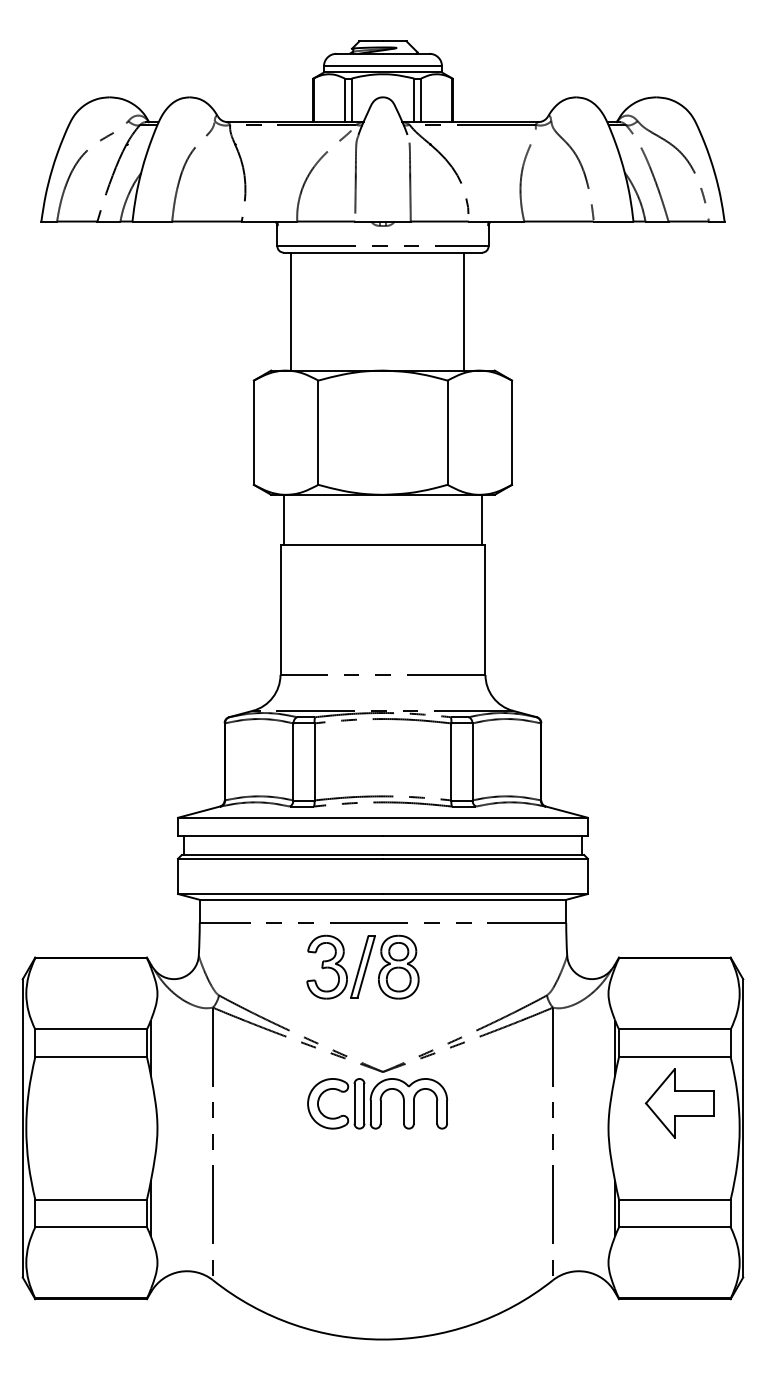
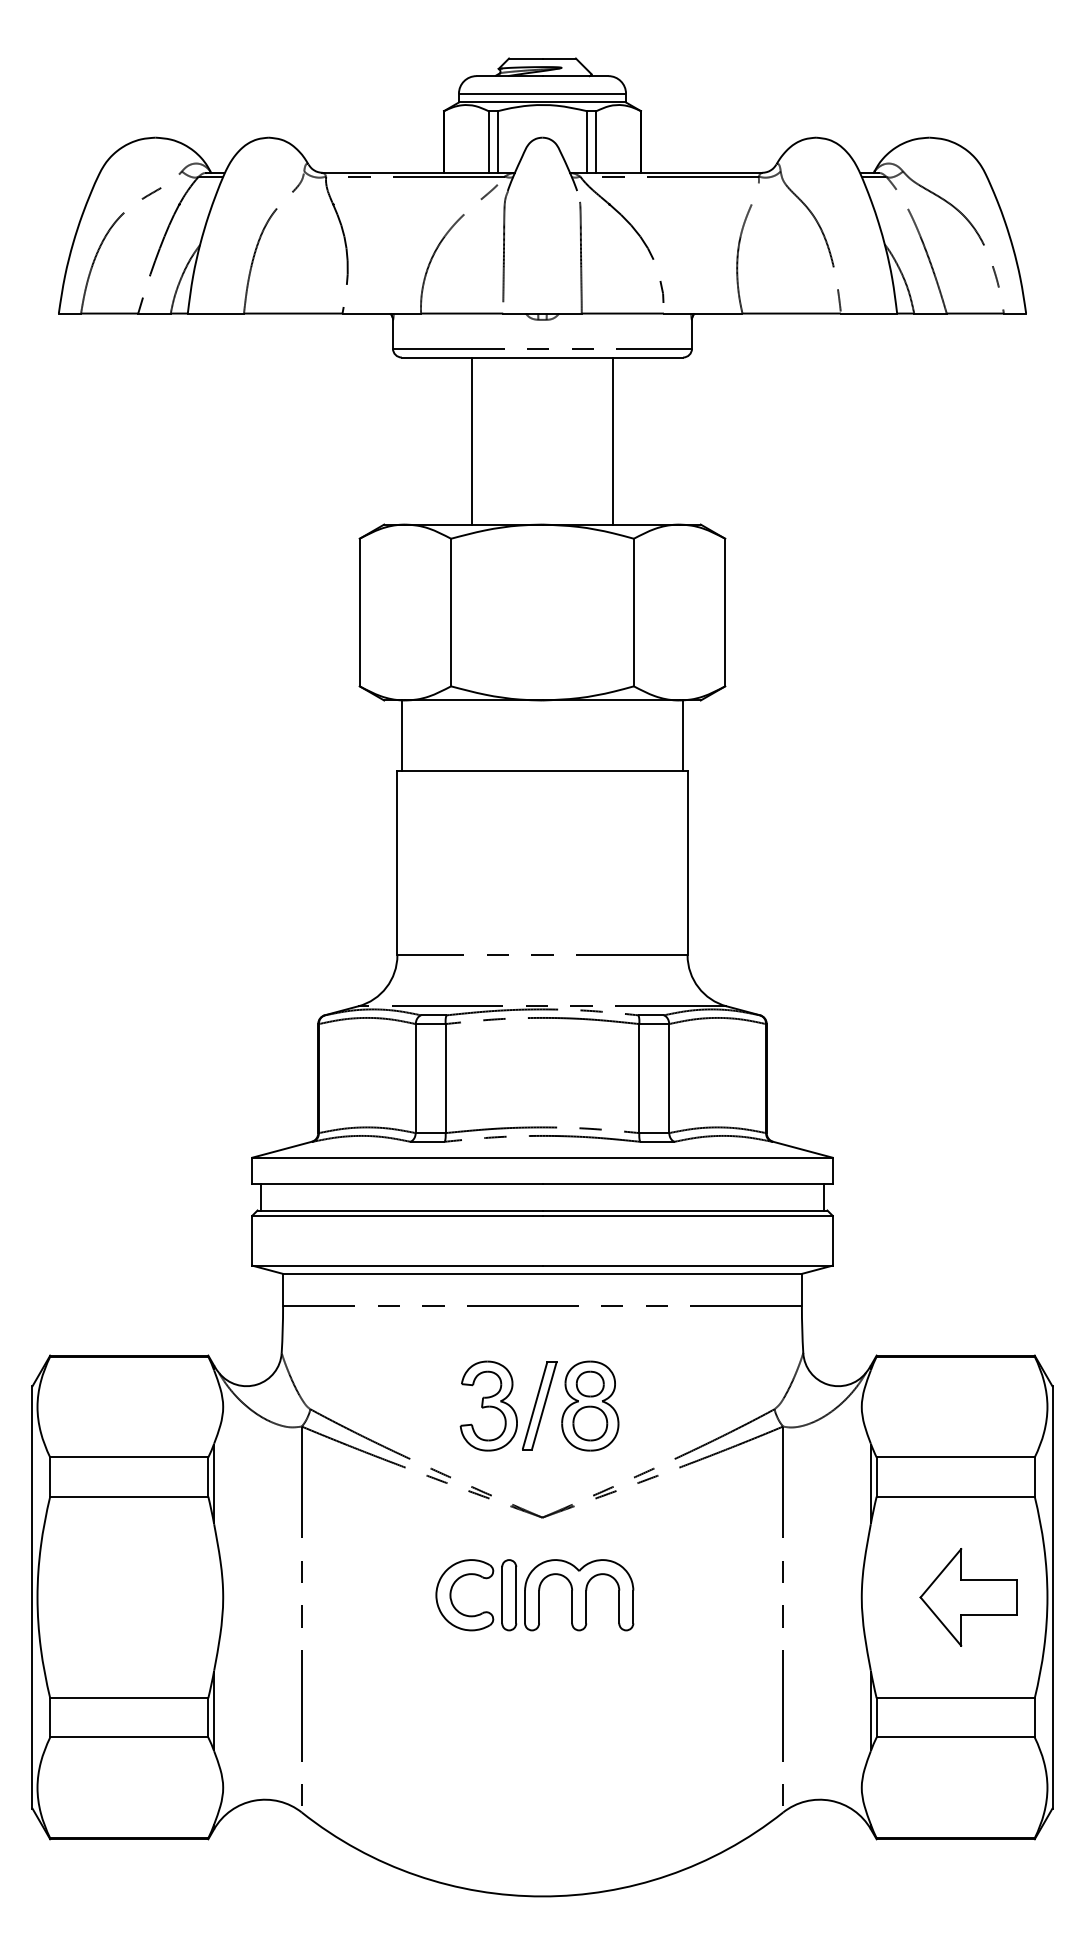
line: (291, 311) -> (472, 440), moved
line: (463, 311) -> (612, 440), moved
part: (362, 966) -> (538, 1405), moved
part: (377, 1103) -> (534, 1594), moved
part: (679, 1103) -> (967, 1597), moved

